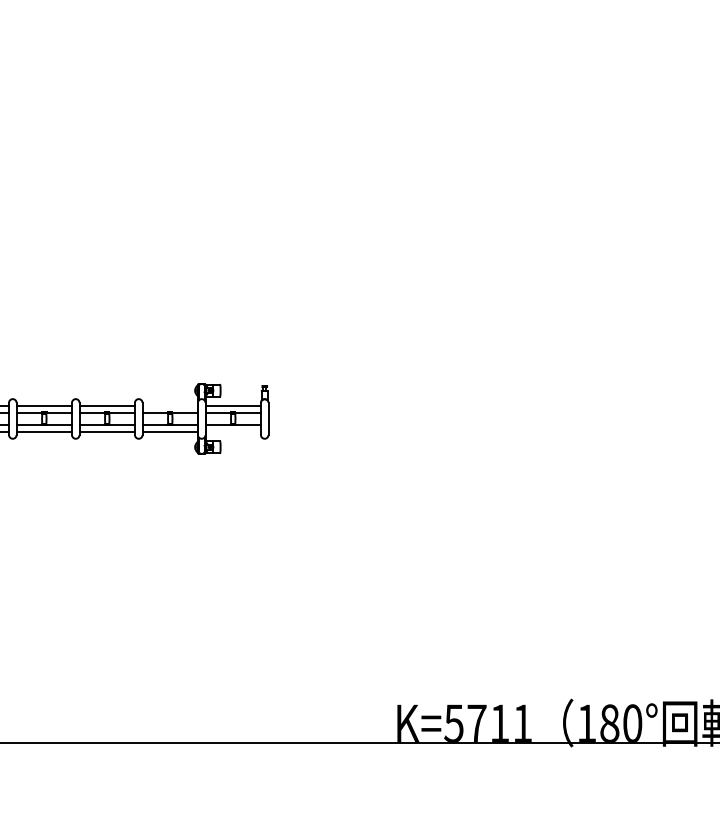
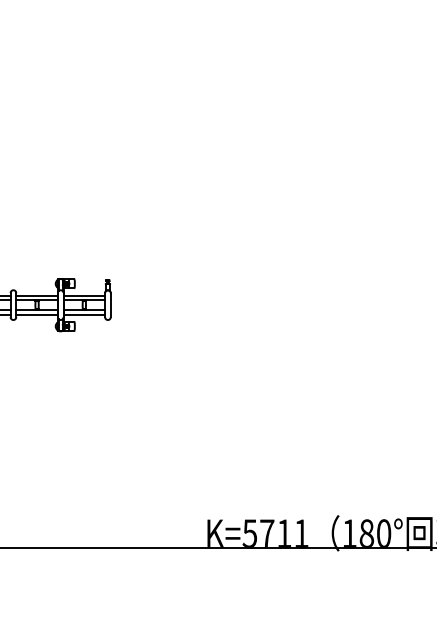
line: (169, 406) -> (36, 295), added
line: (232, 431) -> (83, 314), added

